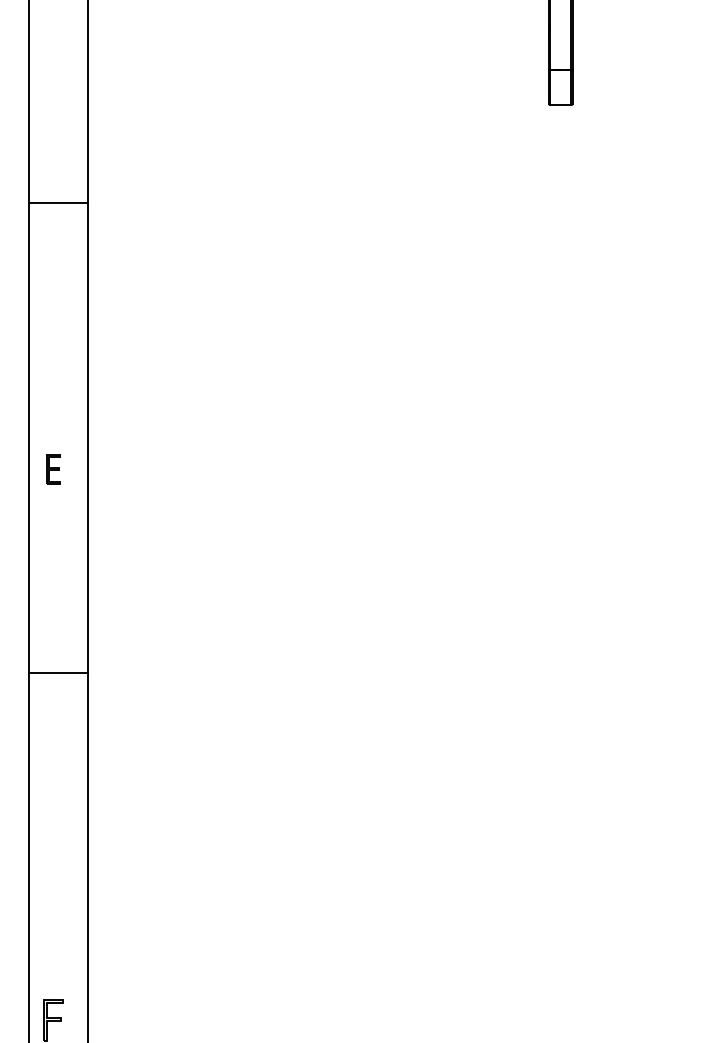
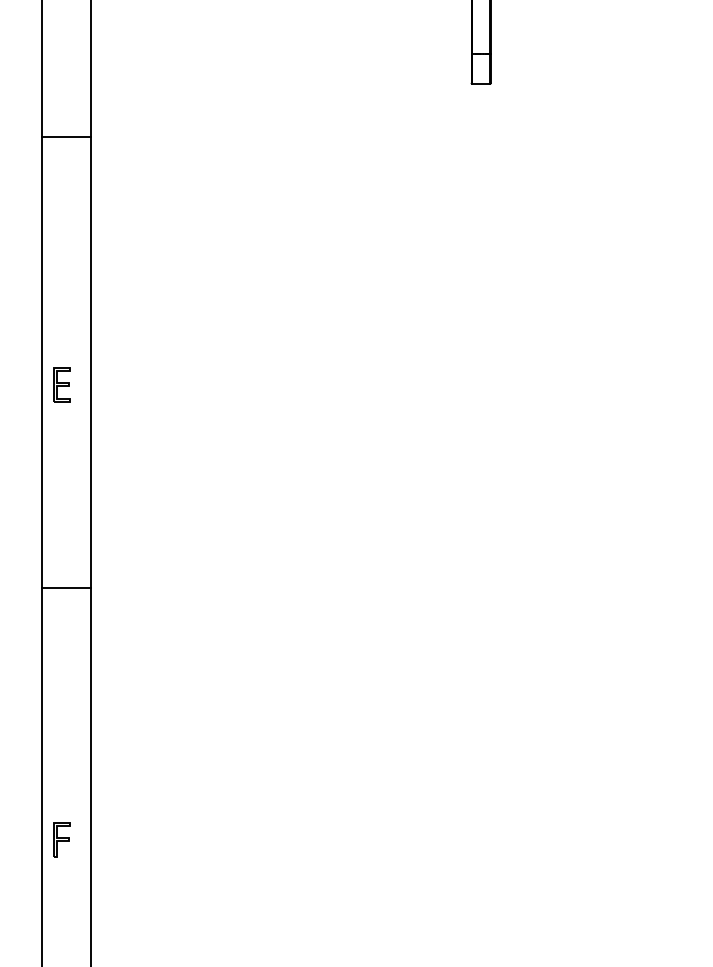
line: (58, 202) -> (66, 136), moved
part: (52, 468) -> (61, 384), size x1.43
line: (58, 672) -> (66, 587), moved

